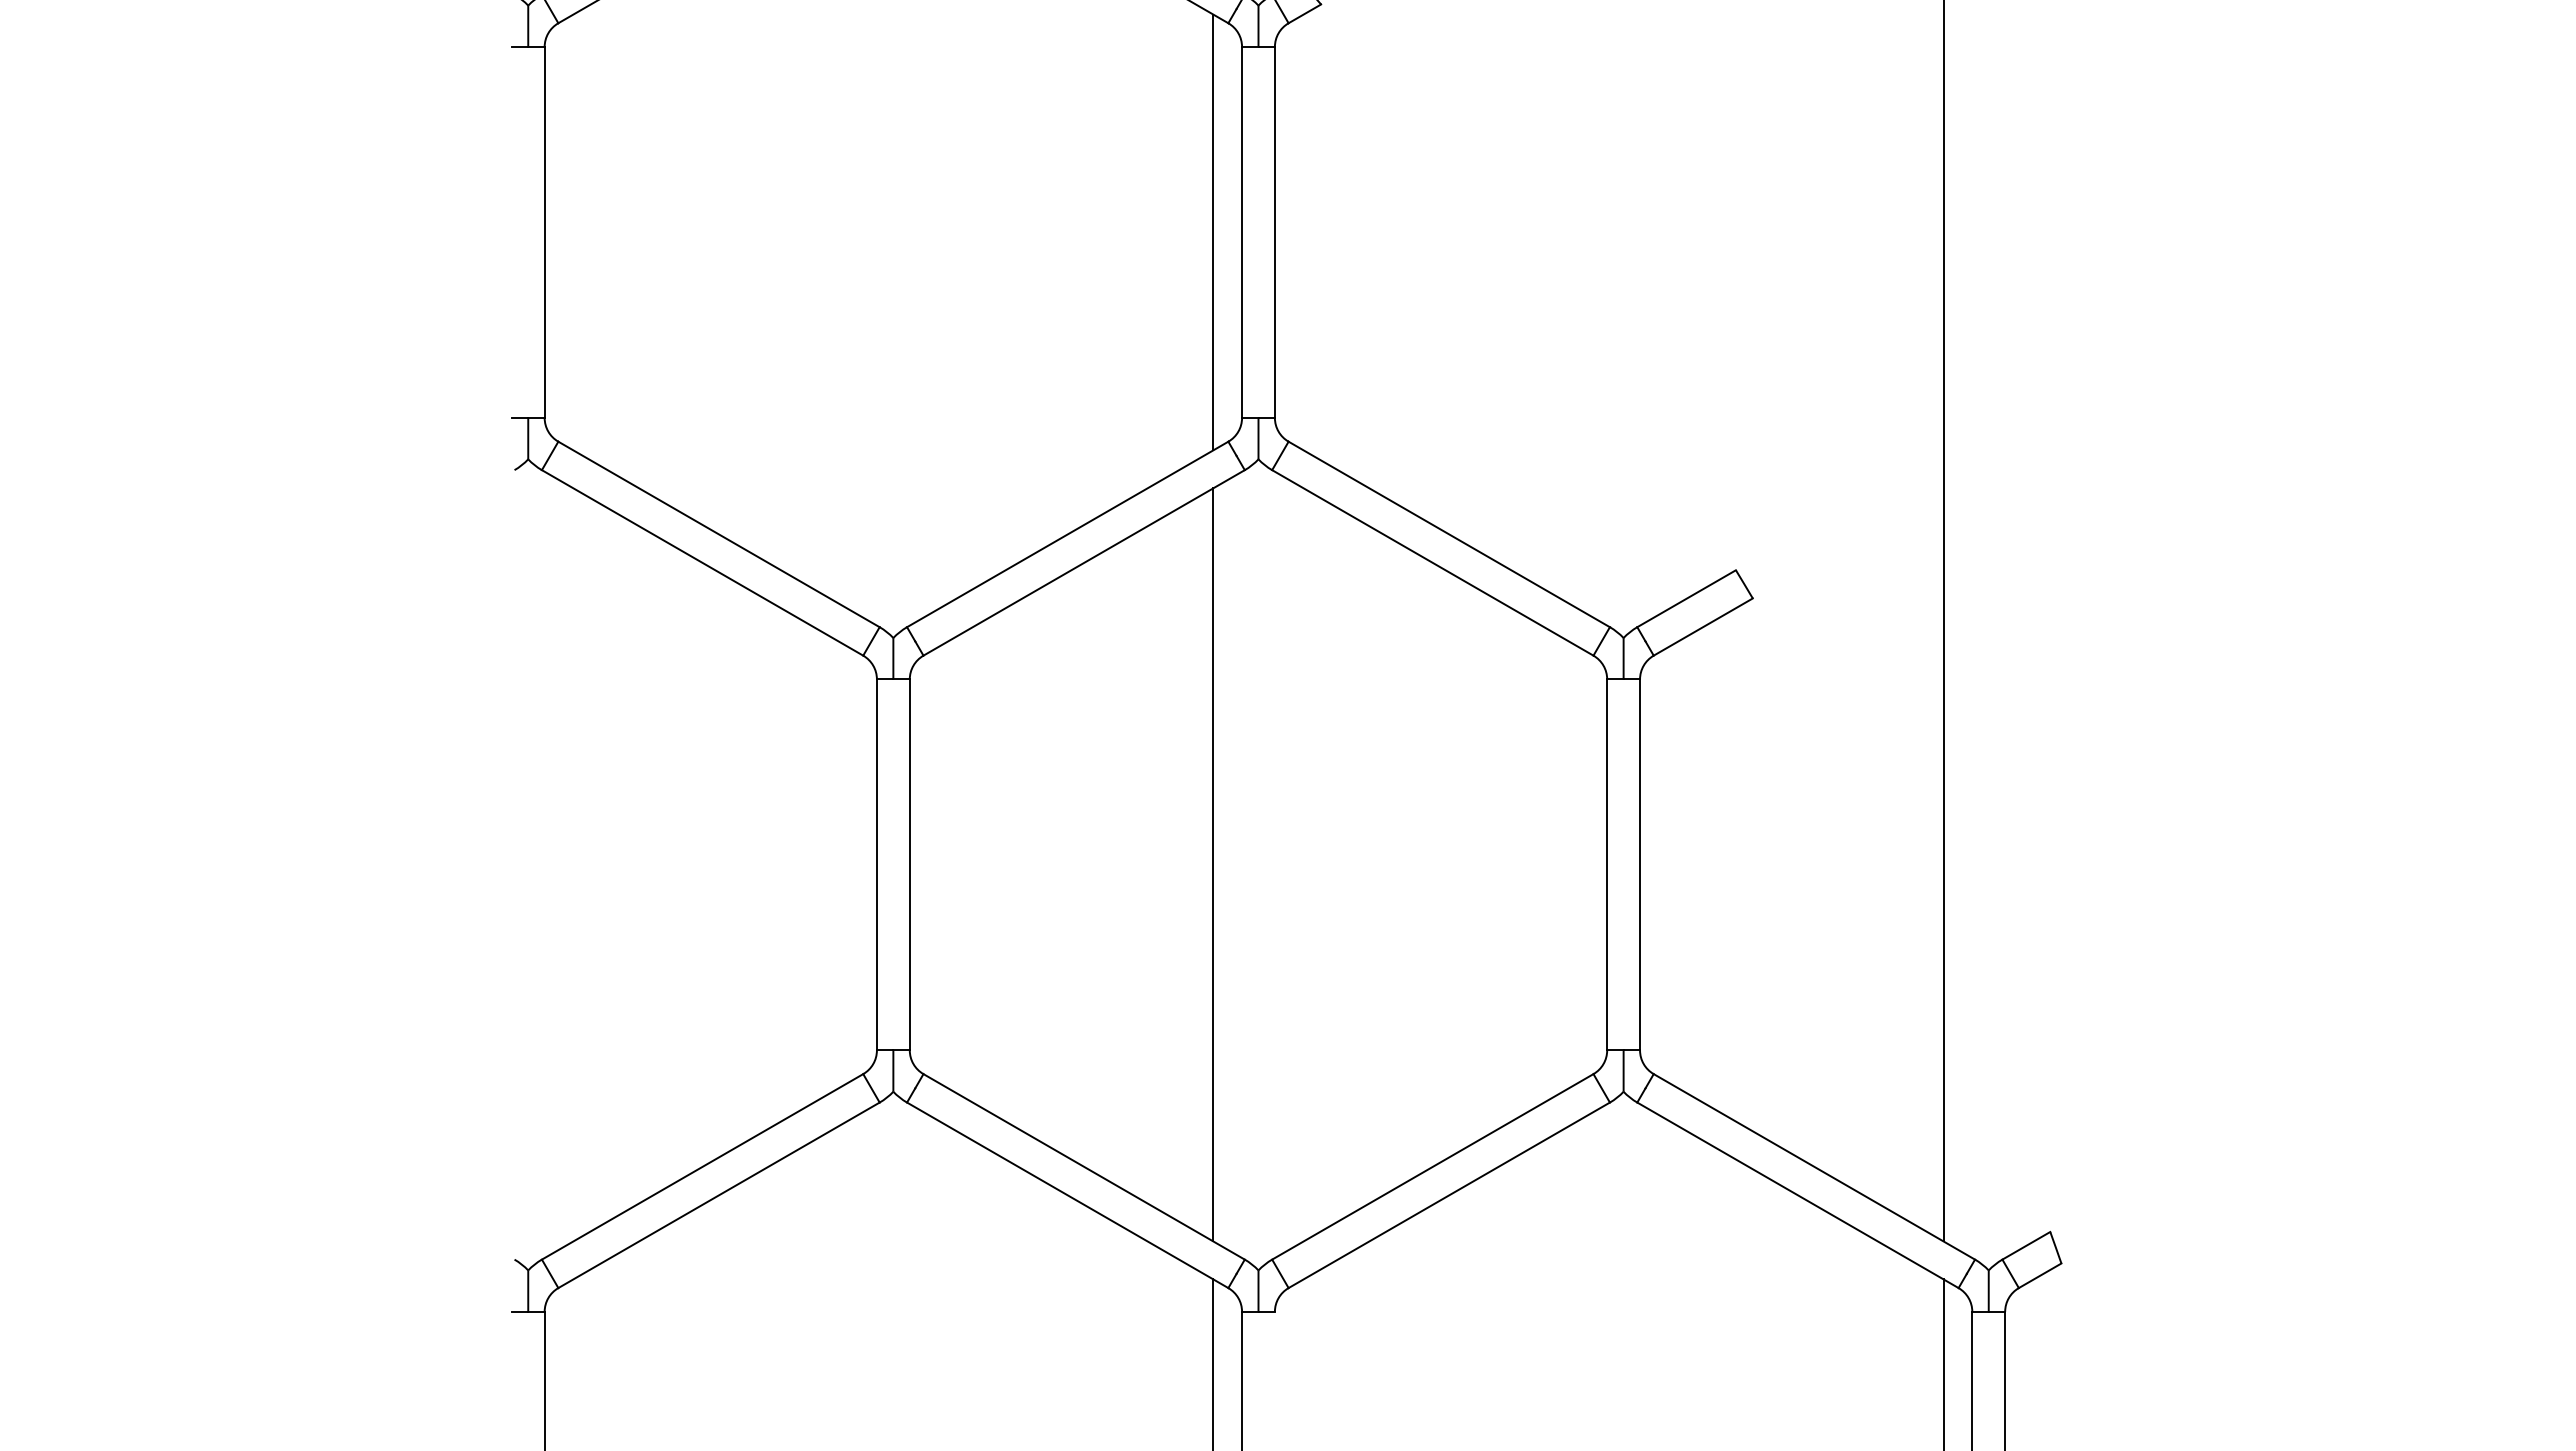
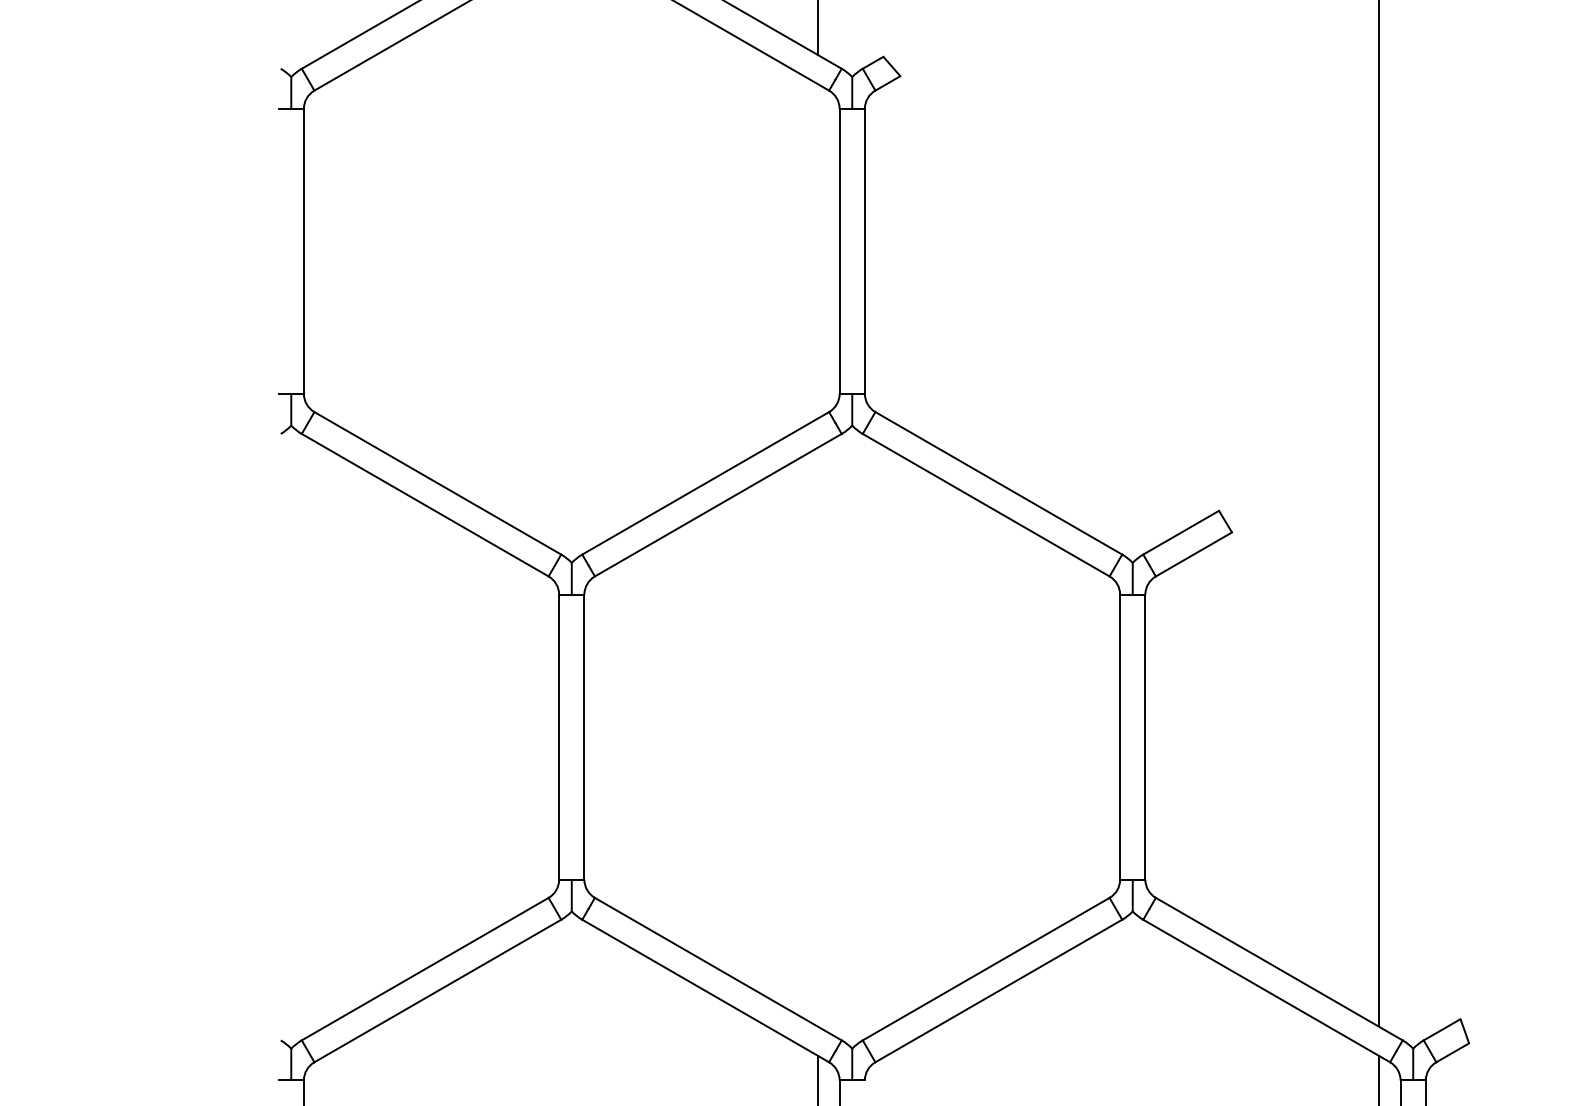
line: (1213, 232) -> (817, 251), removed
line: (1213, 864) -> (817, 736), removed

